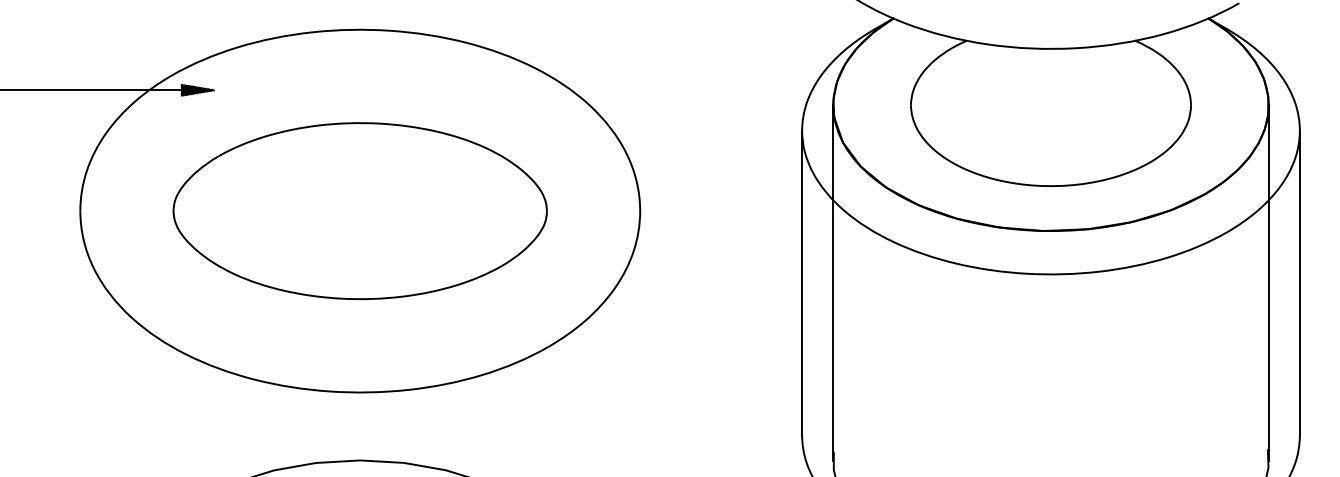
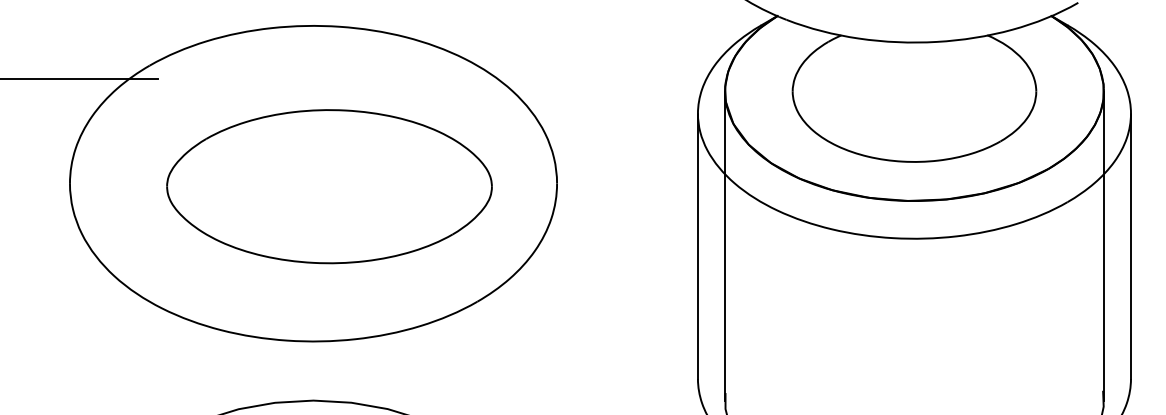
hatch: (197, 90) -> (171, 78), removed
part: (360, 210) -> (329, 186), moved

